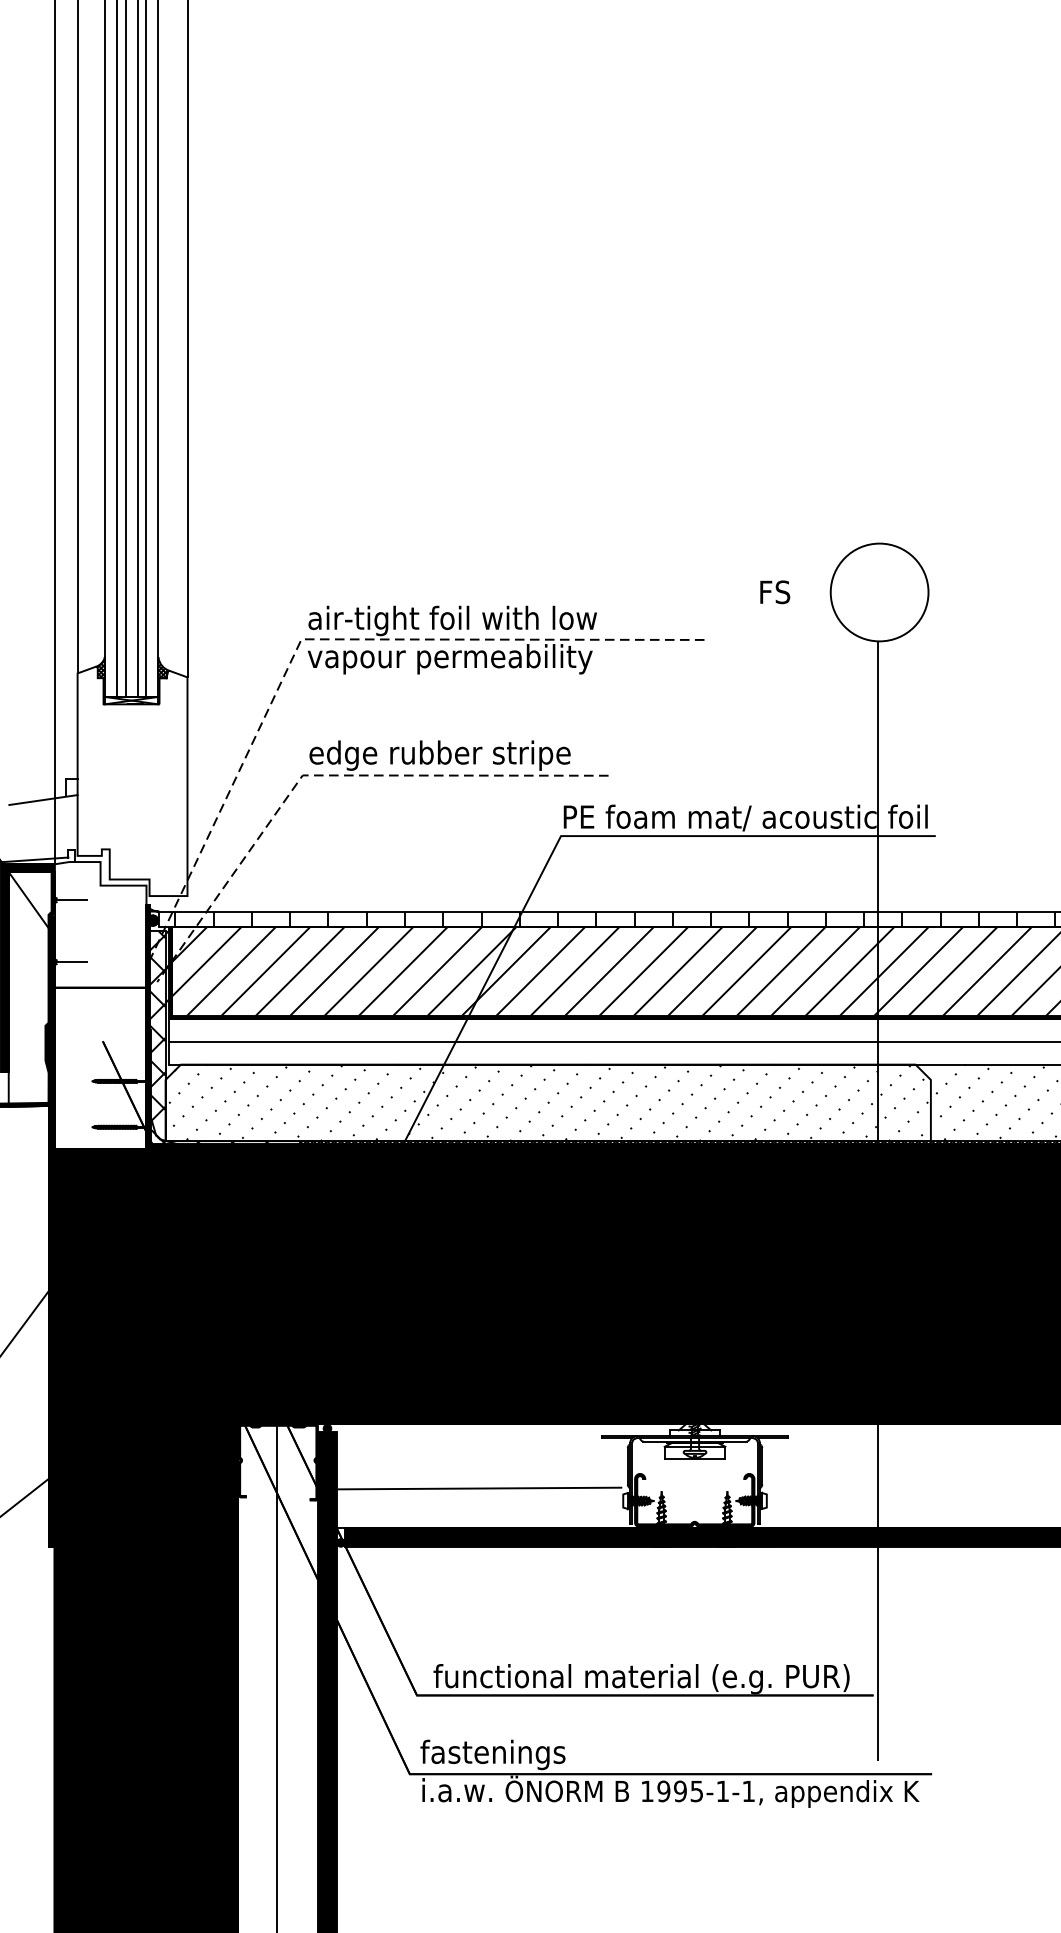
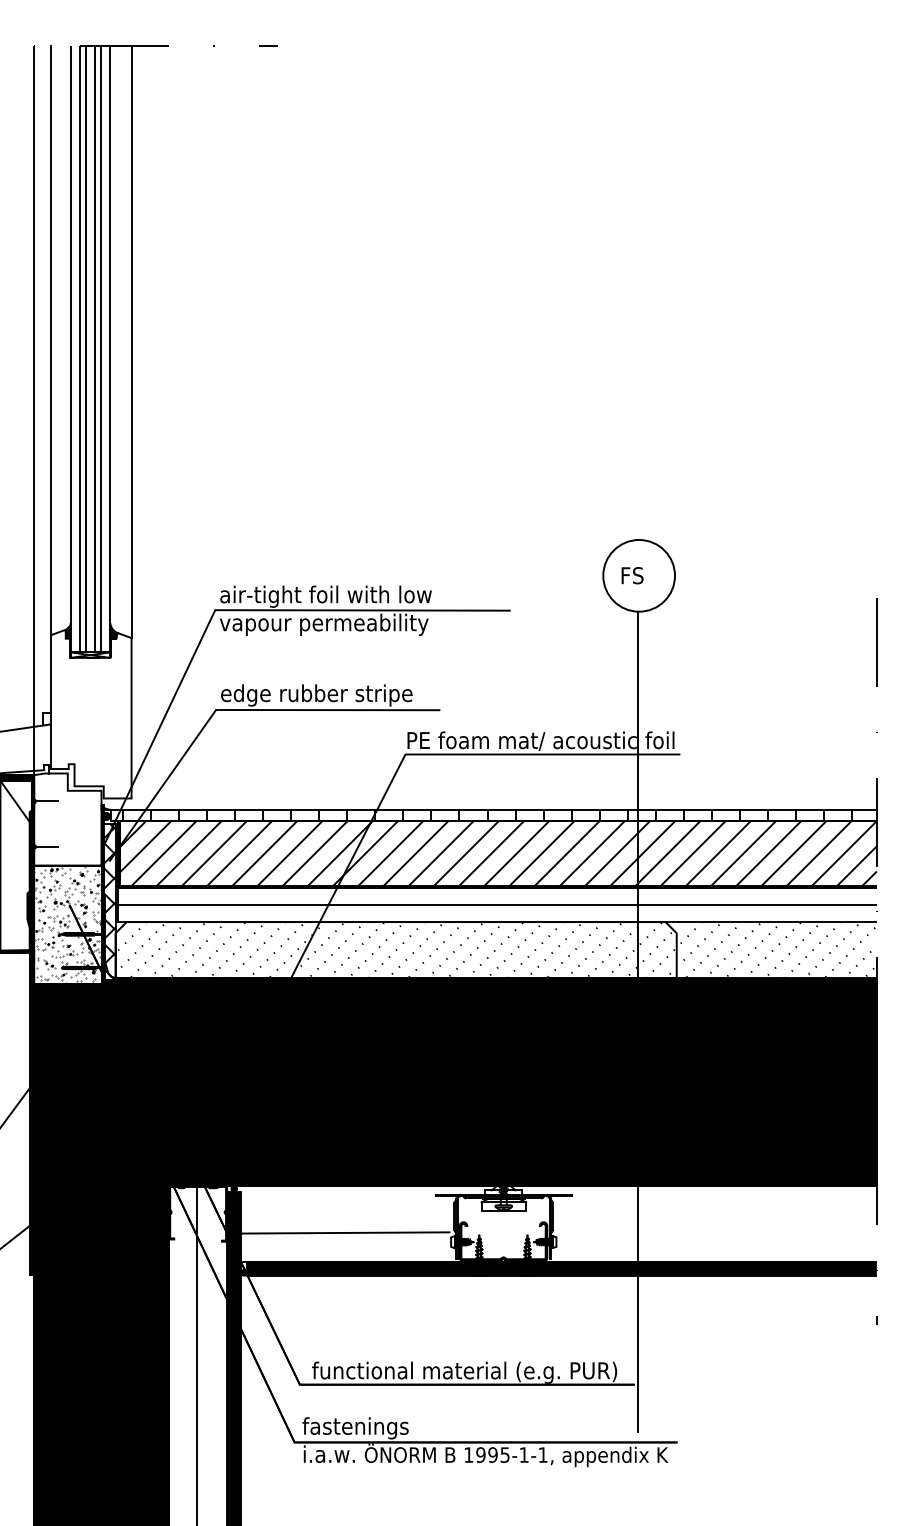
text: (775, 592) -> (632, 575), moved
line: (325, 639) -> (232, 610), dashed -> solid
line: (329, 776) -> (235, 710), dashed -> solid
hatch: (100, 1067) -> (67, 924), added

